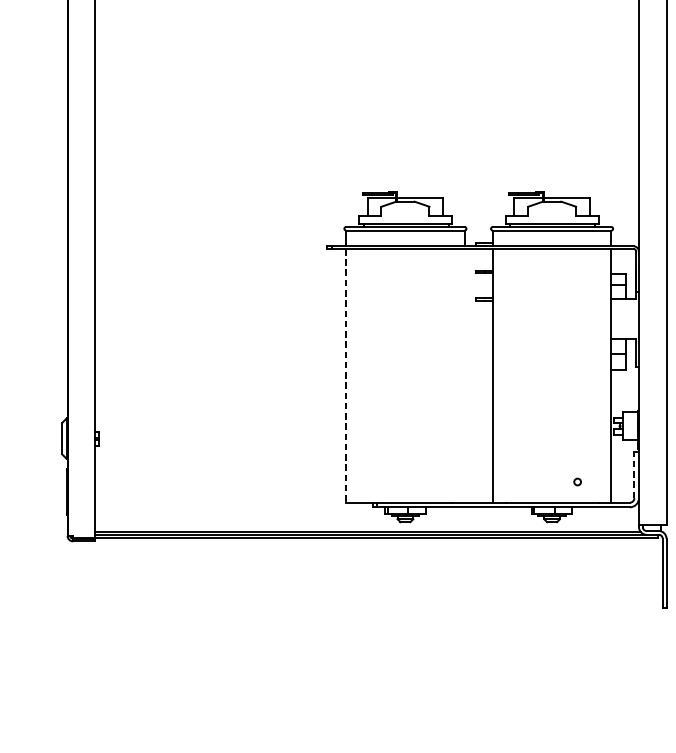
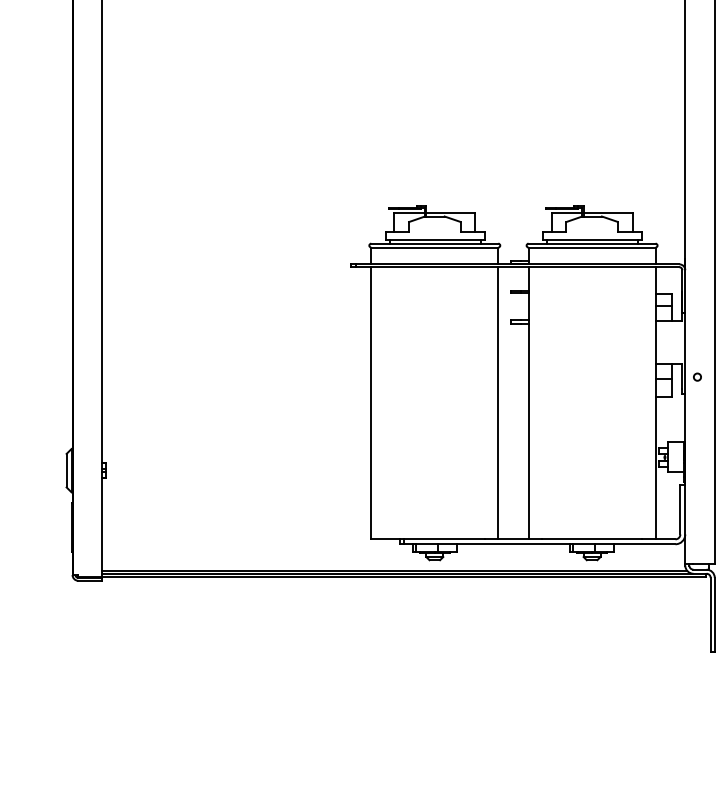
line: (346, 376) -> (371, 403), dashed -> solid
line: (464, 376) -> (498, 403), added
line: (634, 474) -> (680, 509), dashed -> solid
circle: (577, 481) -> (697, 376), moved

